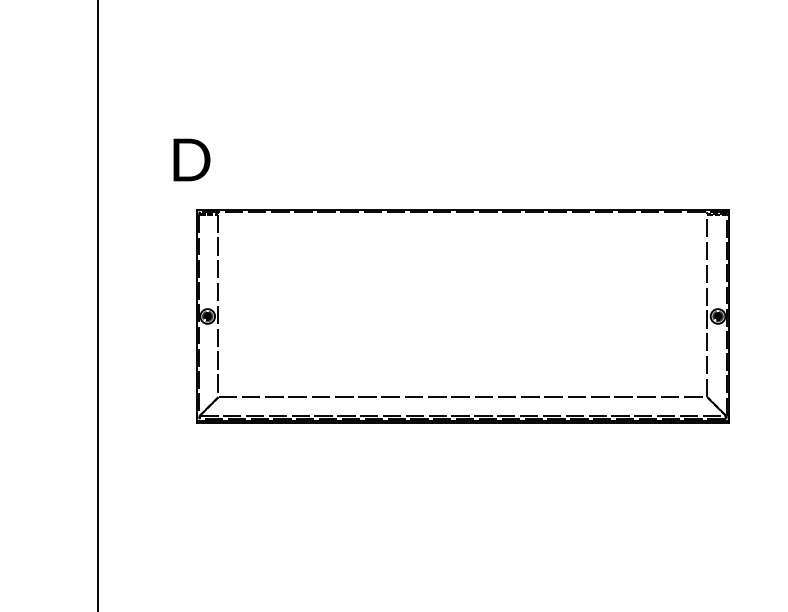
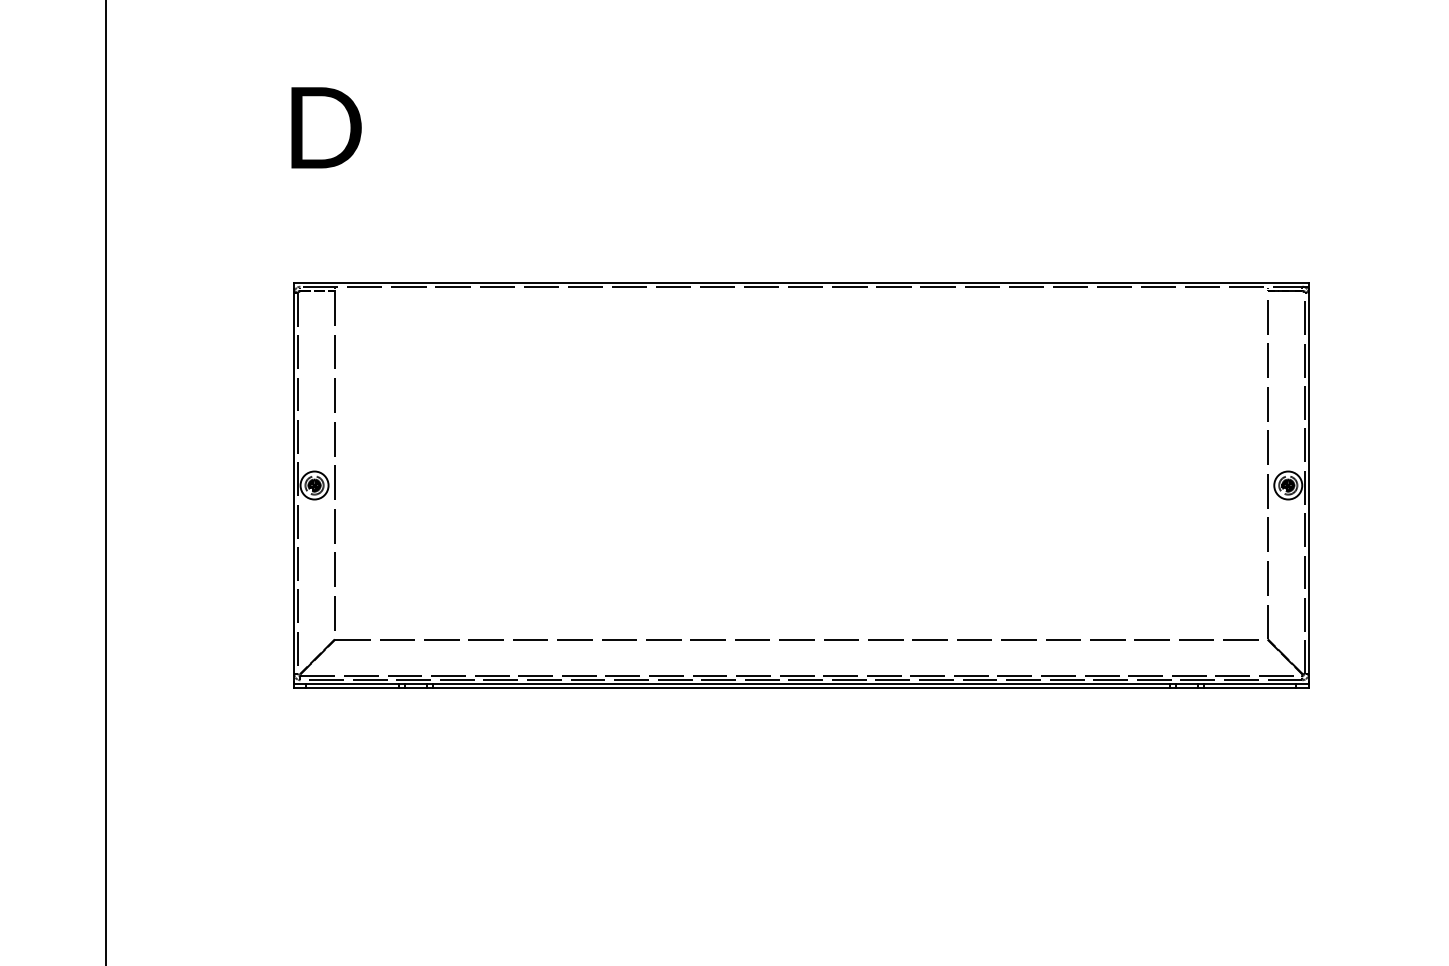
text: (191, 159) -> (325, 126), moved

